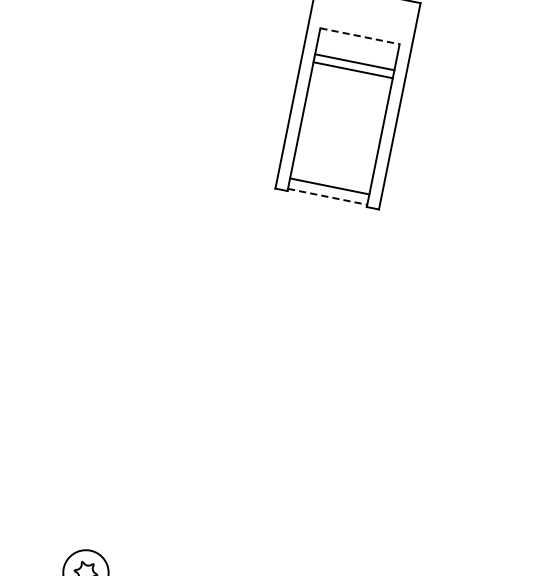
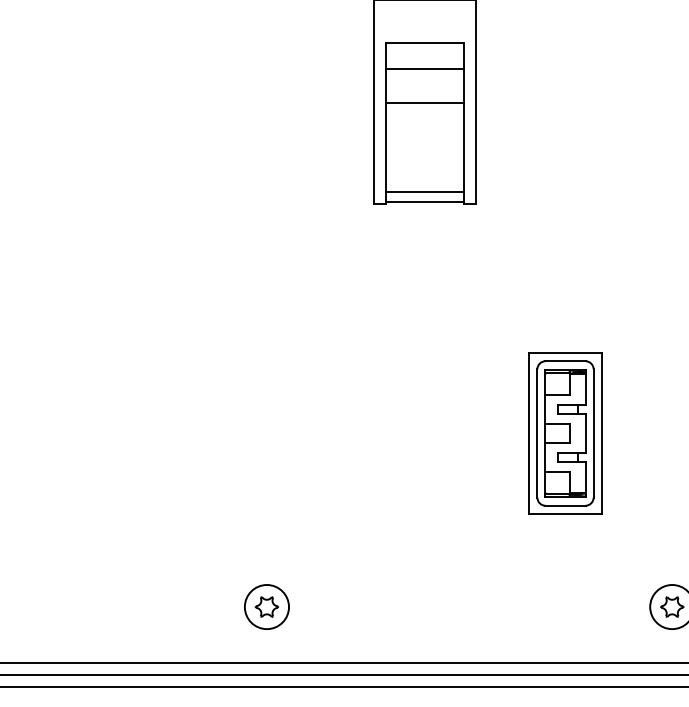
line: (360, 36) -> (425, 42), dashed -> solid
line: (352, 70) -> (424, 102), moved
line: (328, 197) -> (425, 202), dashed -> solid
part: (422, 458) -> (565, 433), added

